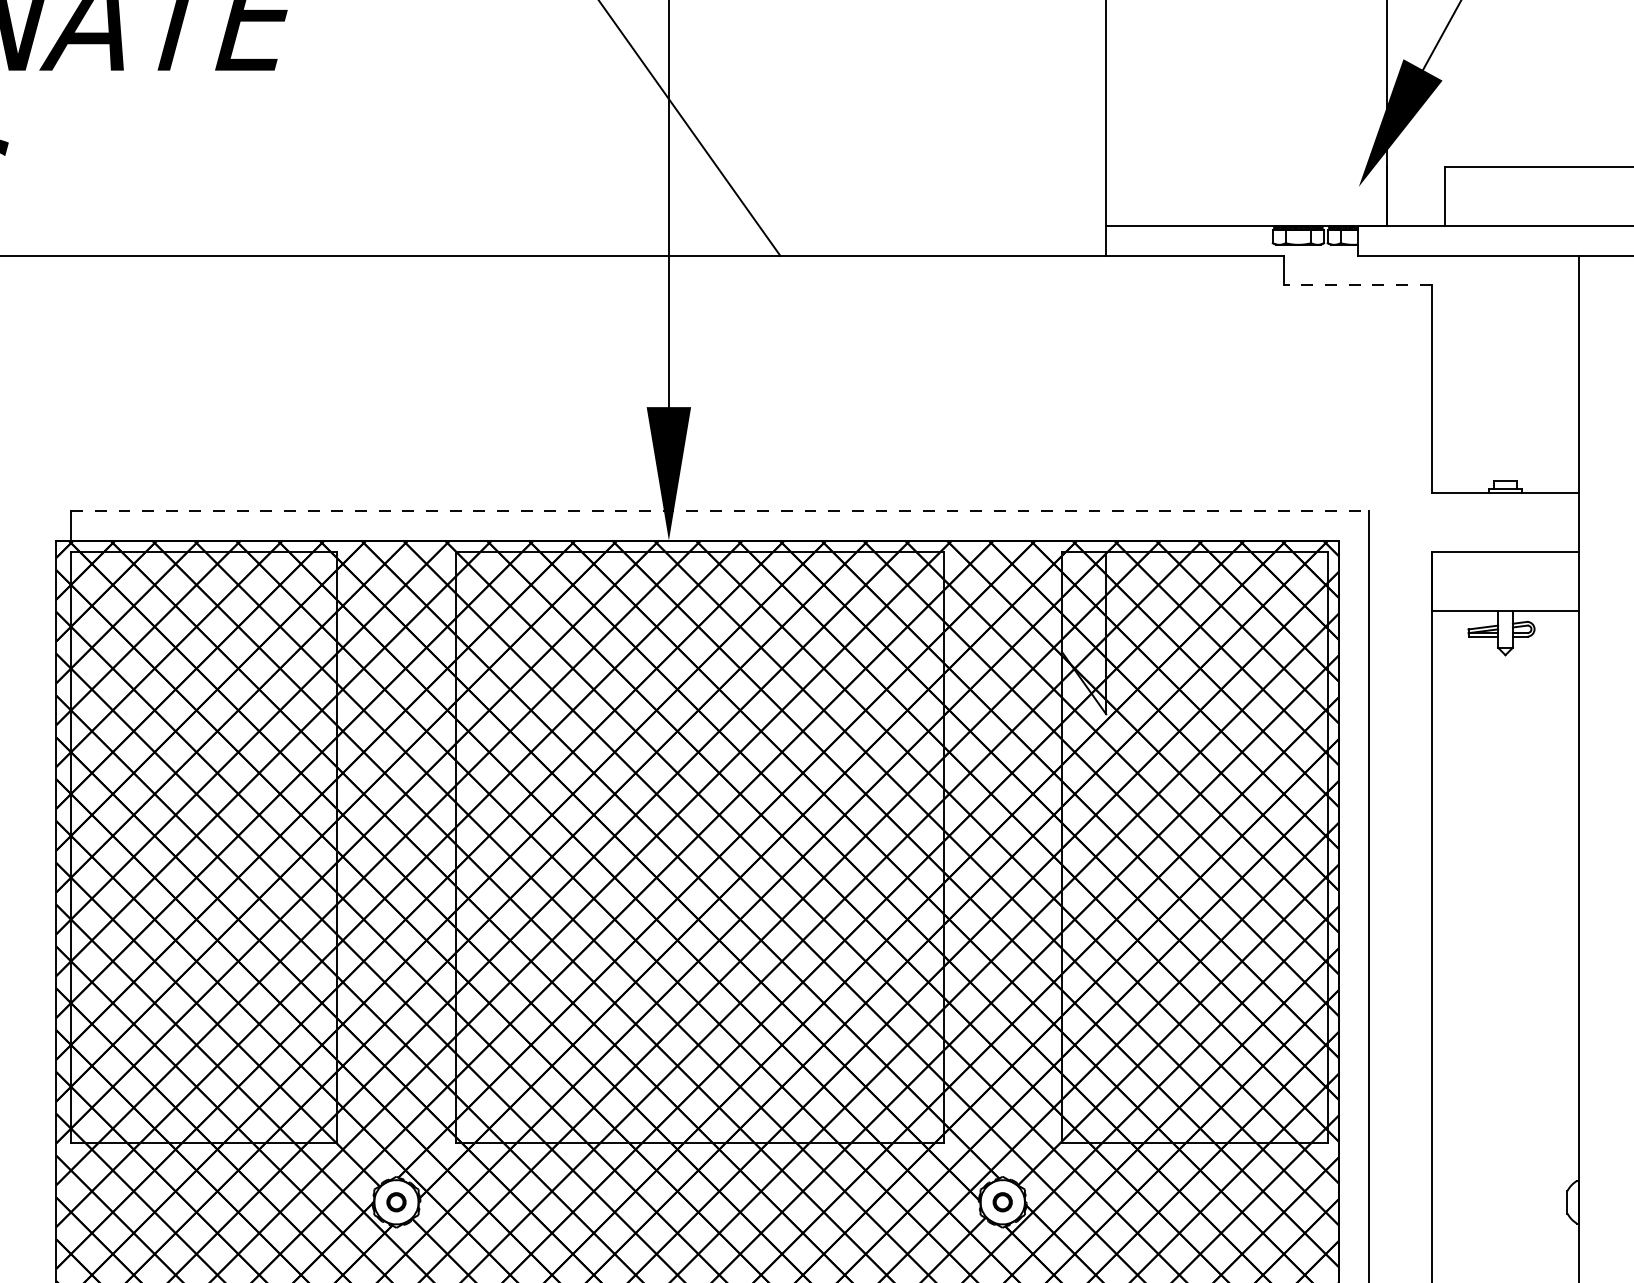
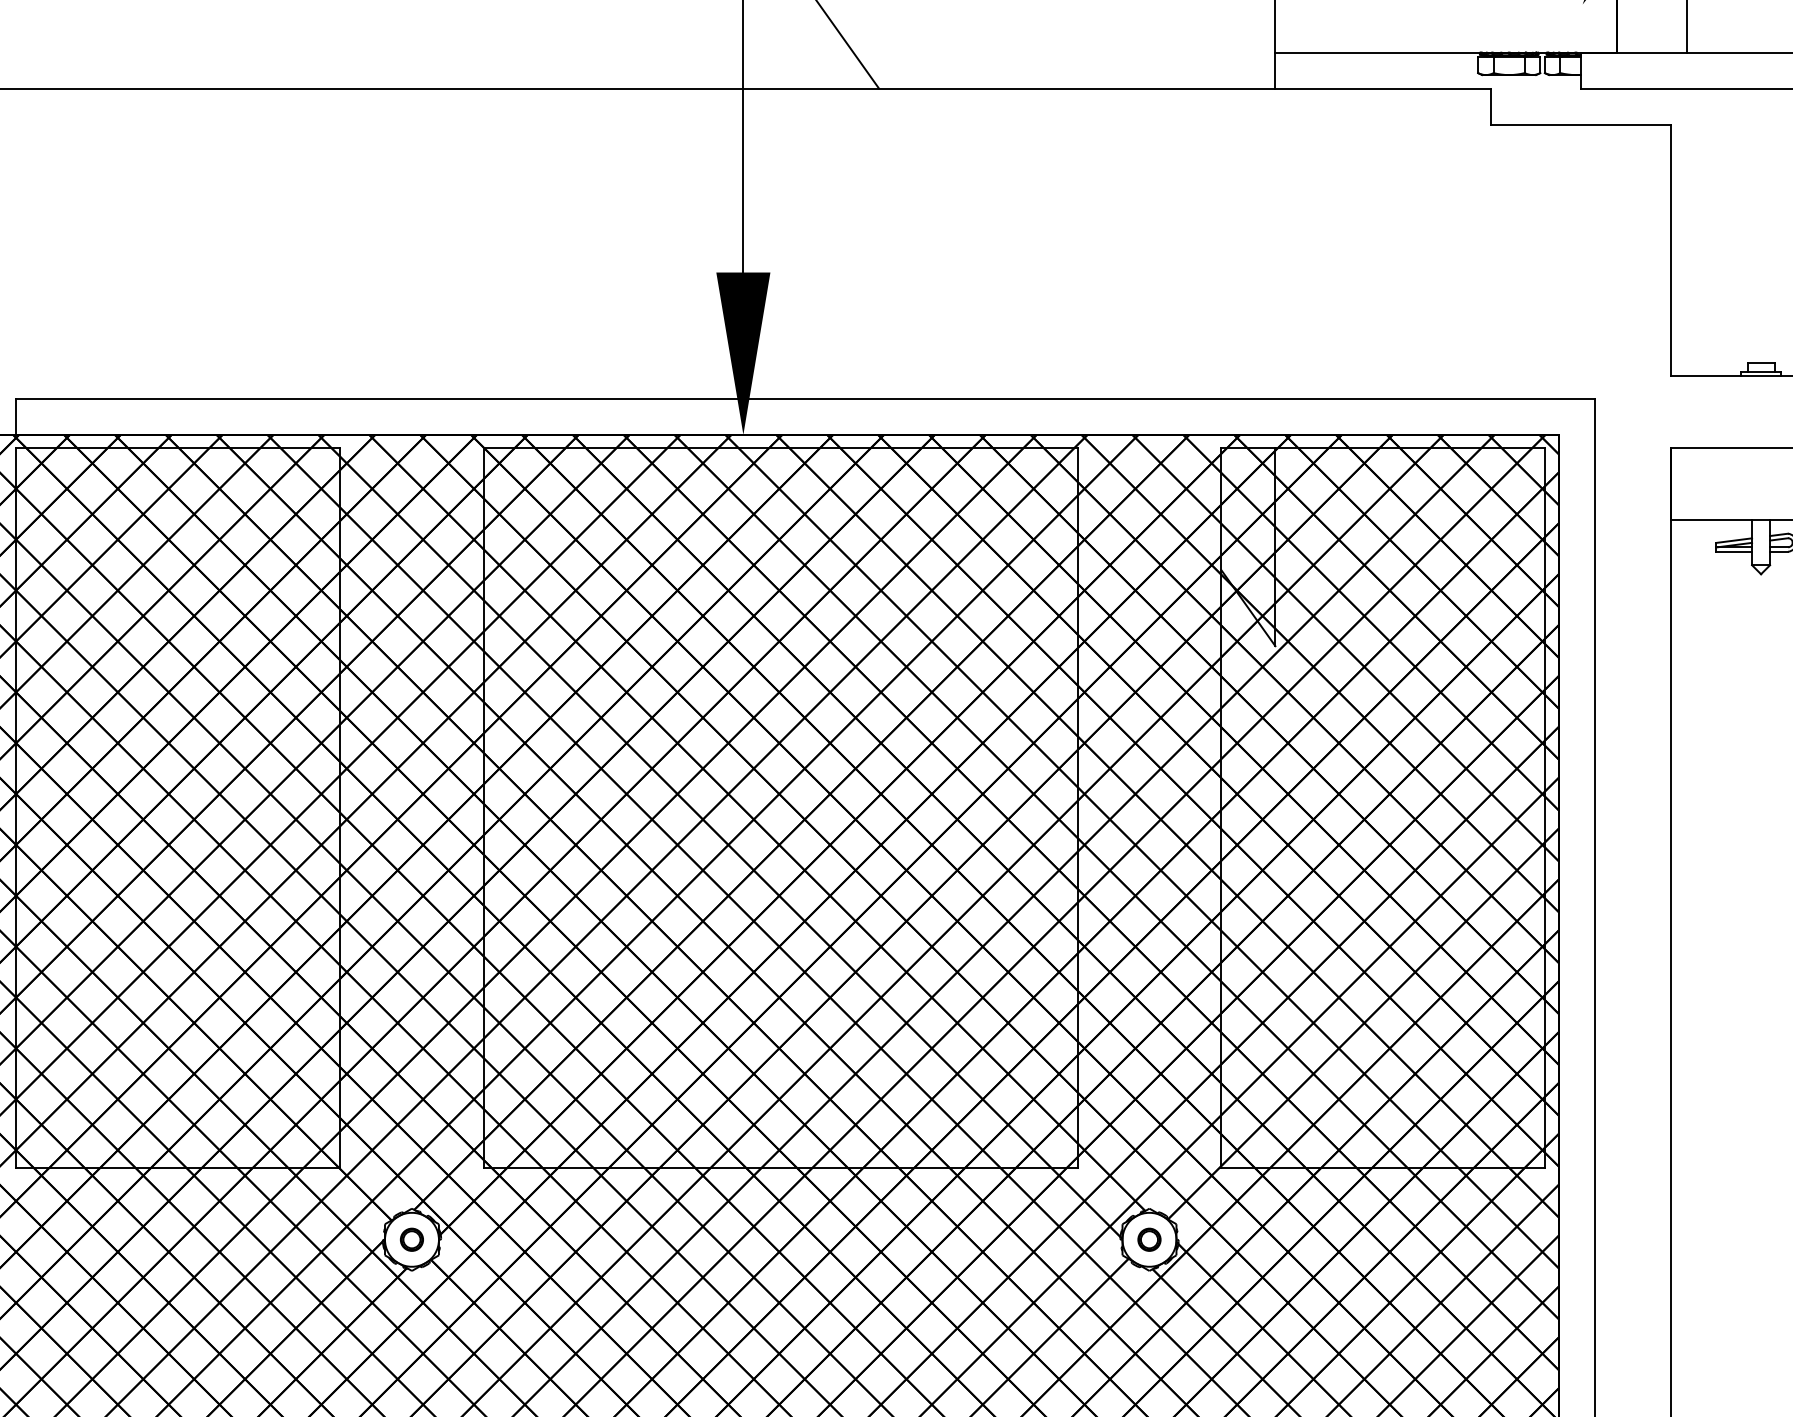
line: (1357, 285) -> (1581, 124), dashed -> solid
line: (719, 510) -> (804, 398), dashed -> solid

